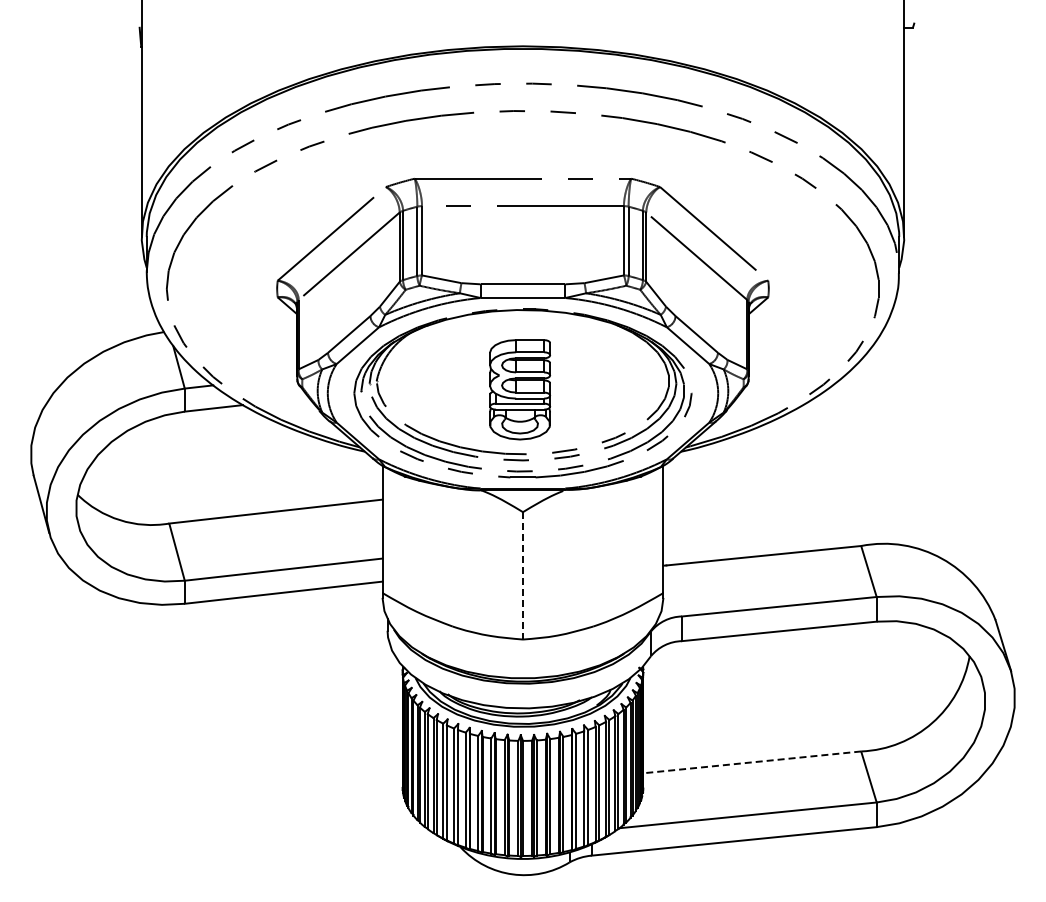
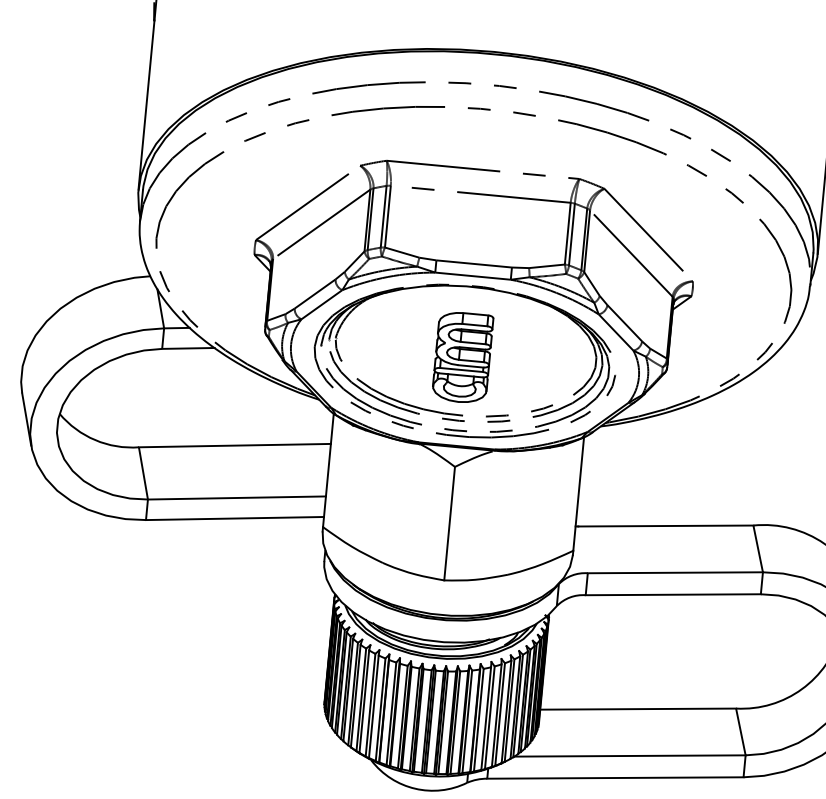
line: (522, 575) -> (449, 523), dashed -> solid
line: (751, 762) -> (637, 709), dashed -> solid

